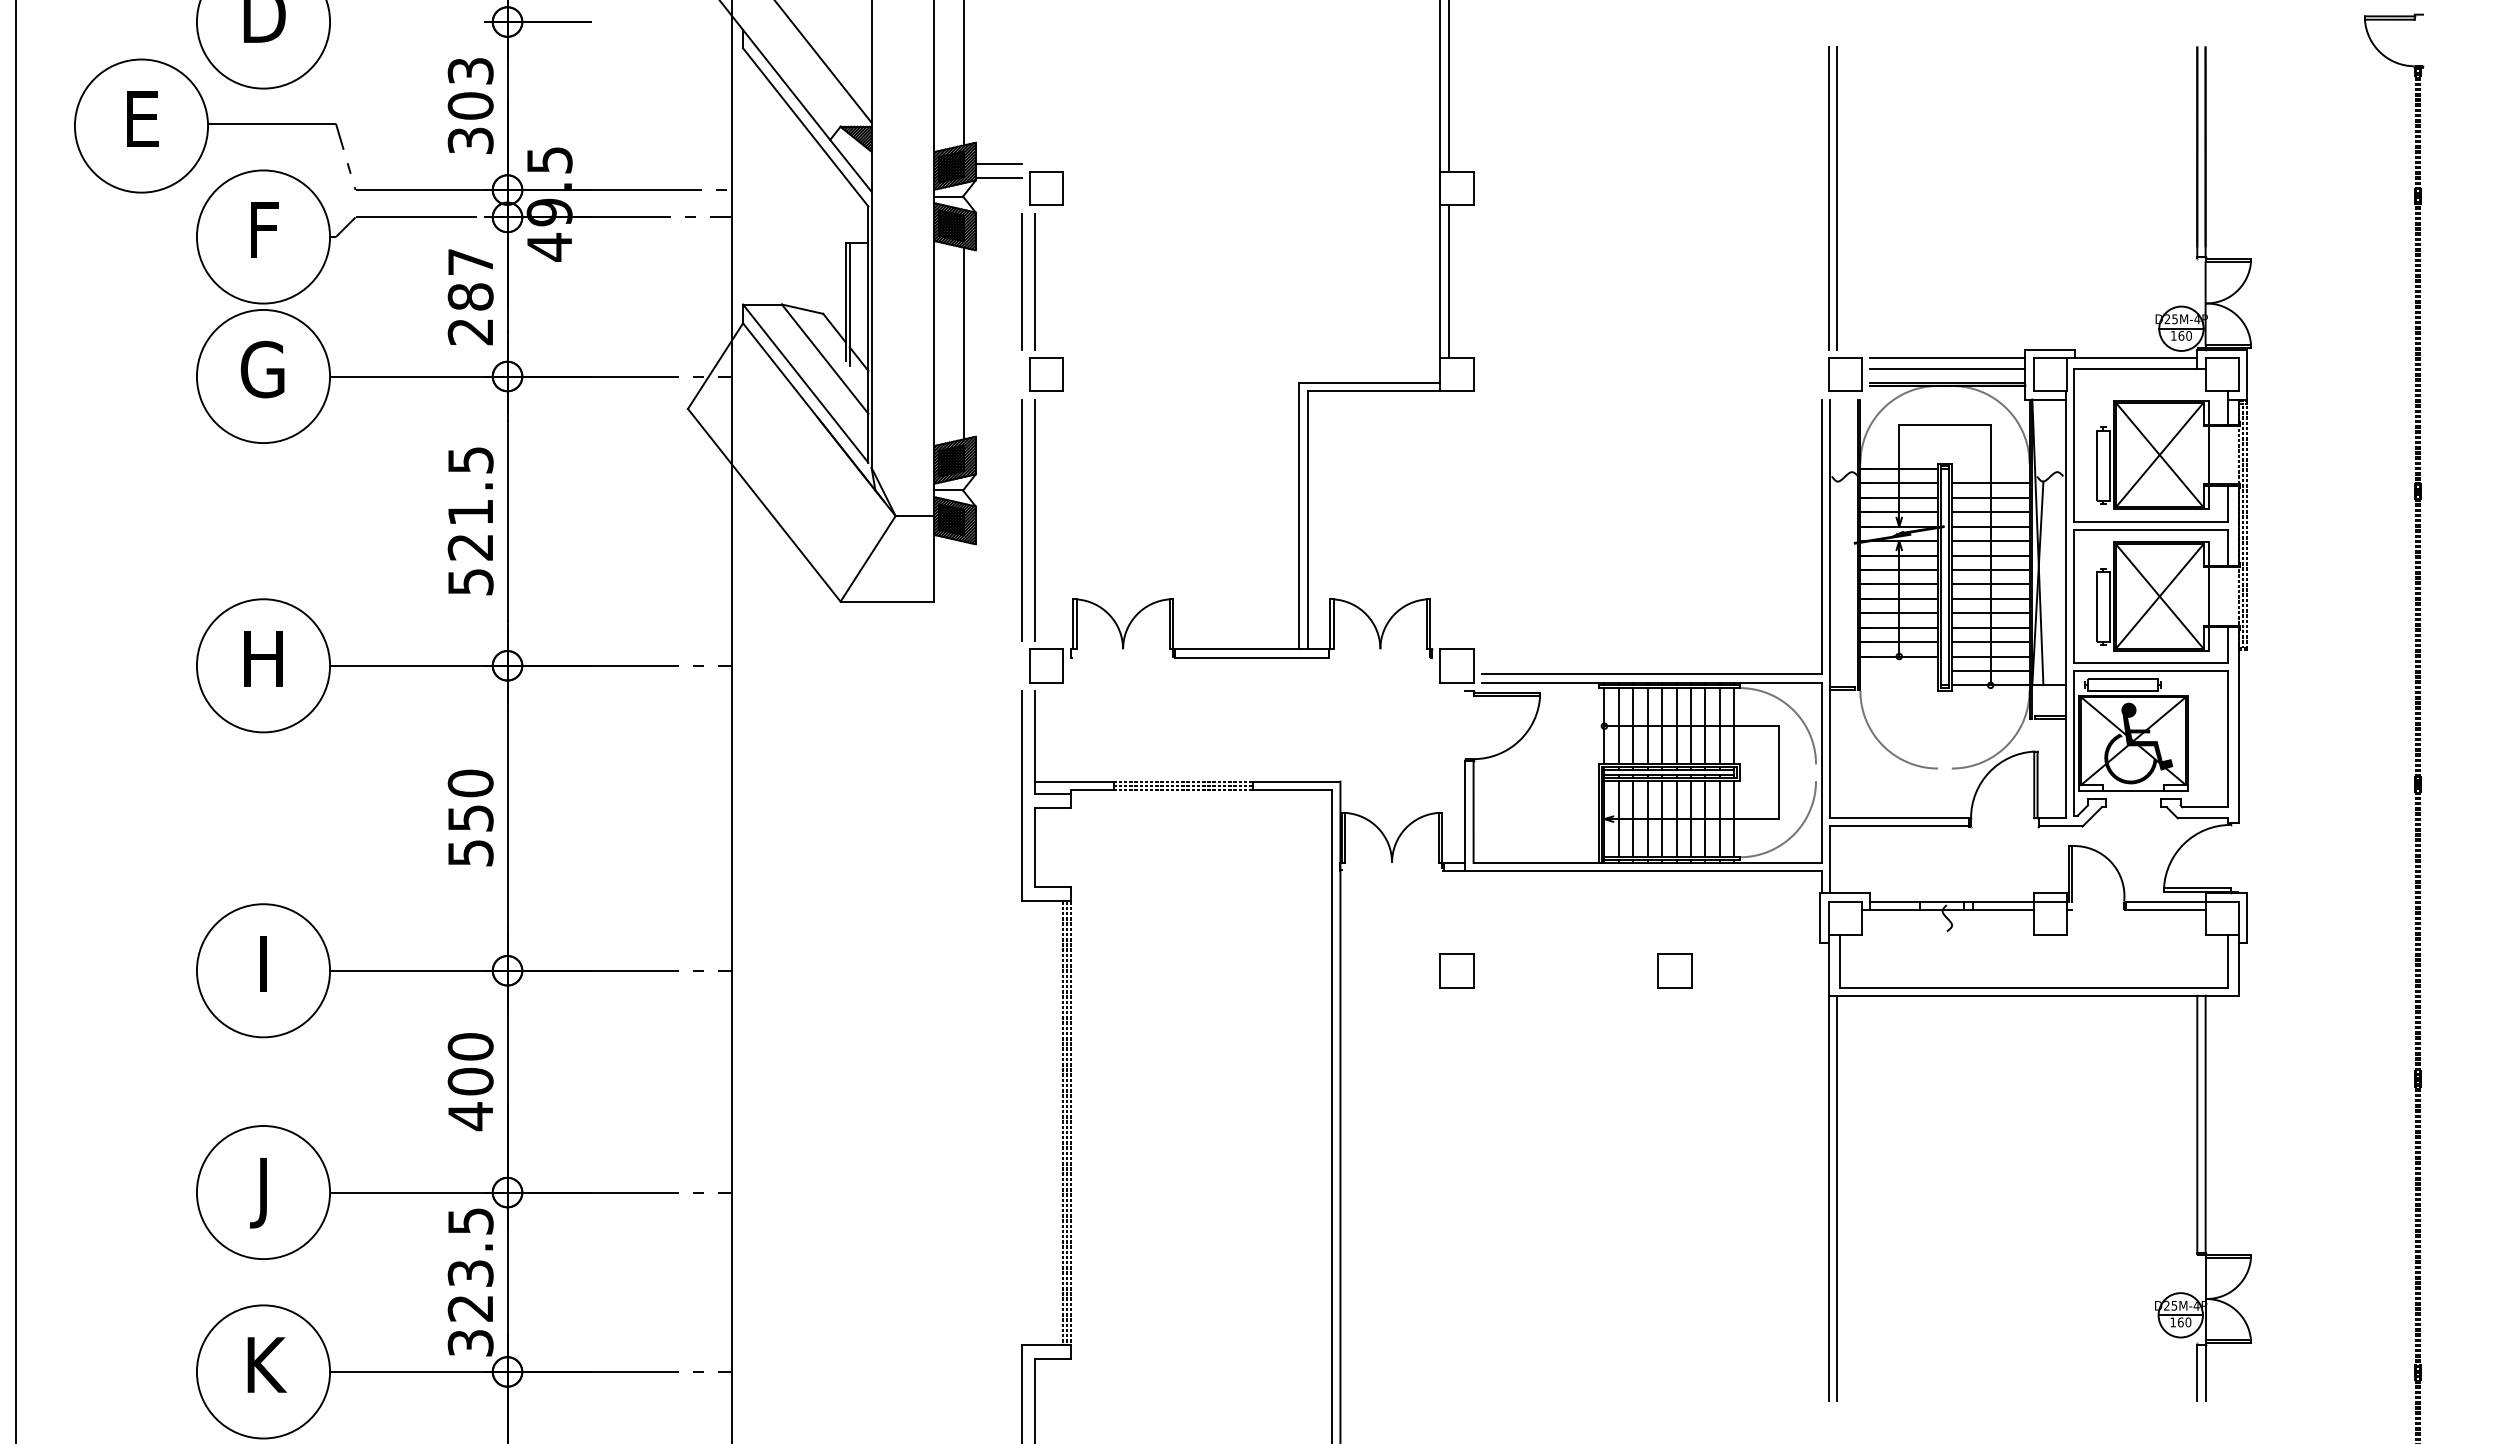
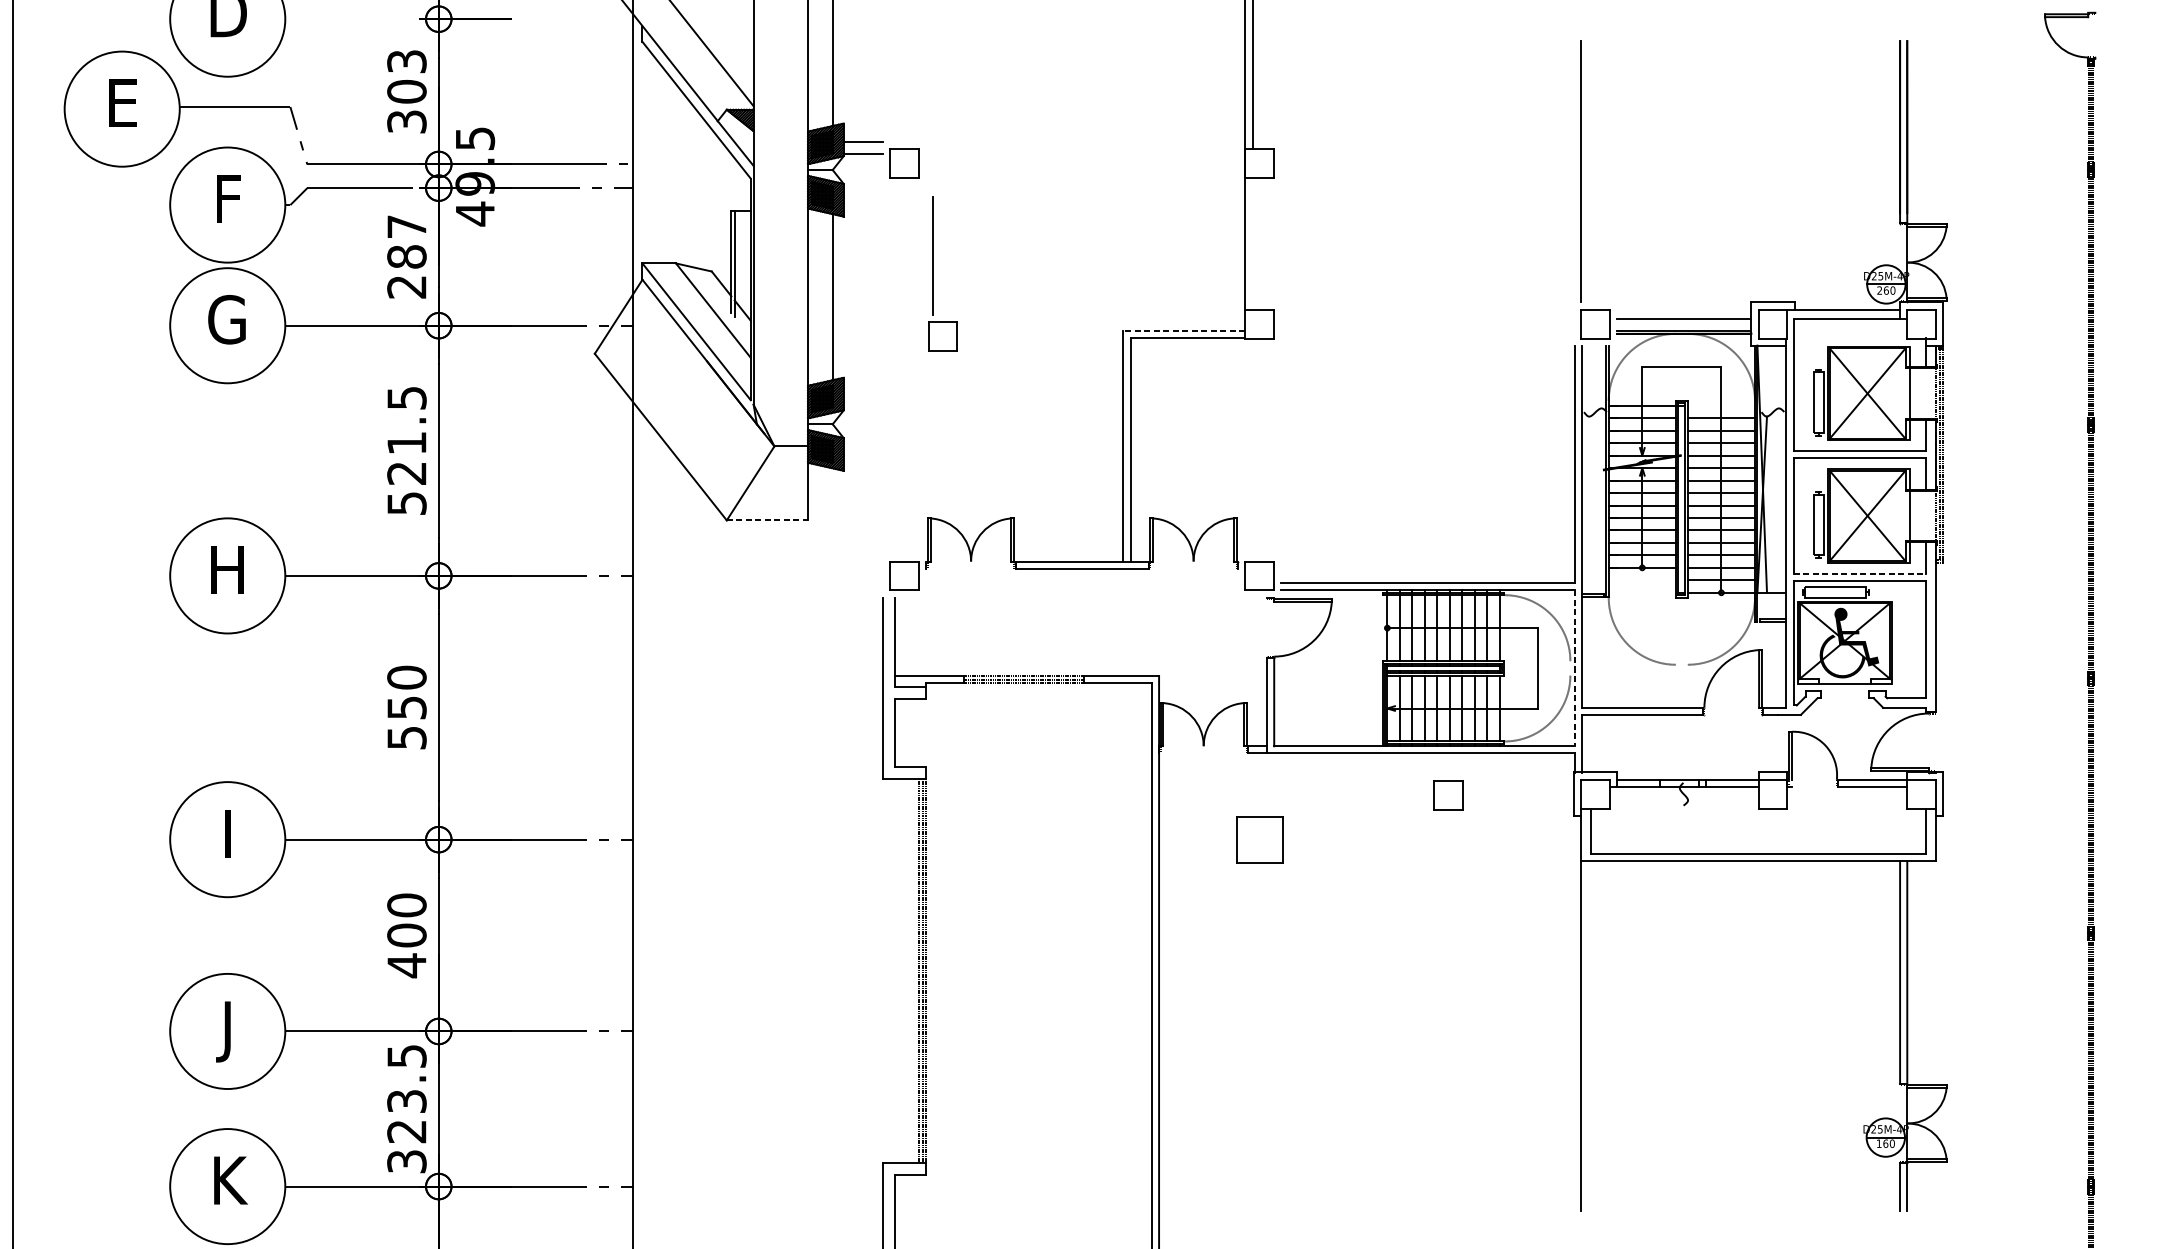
line: (1836, 198) -> (1588, 171), removed
line: (1021, 281) -> (883, 243), removed
line: (1448, 281) -> (1252, 243), removed
part: (1035, 302) -> (933, 273), moved
text: (2173, 335) -> (1879, 290), 160 -> 260
line: (1947, 358) -> (1684, 310), removed
line: (1369, 382) -> (1184, 330), solid -> dashed
line: (1021, 519) -> (883, 449), removed
line: (1035, 519) -> (895, 449), removed
line: (887, 601) -> (767, 520), solid -> dashed
line: (2151, 663) -> (1860, 573), solid -> dashed
line: (1821, 773) -> (1575, 669), solid -> dashed
part: (1456, 970) -> (1259, 839), size x1.6
part: (1674, 970) -> (1447, 795), moved
line: (1836, 1197) -> (1588, 1035), removed

